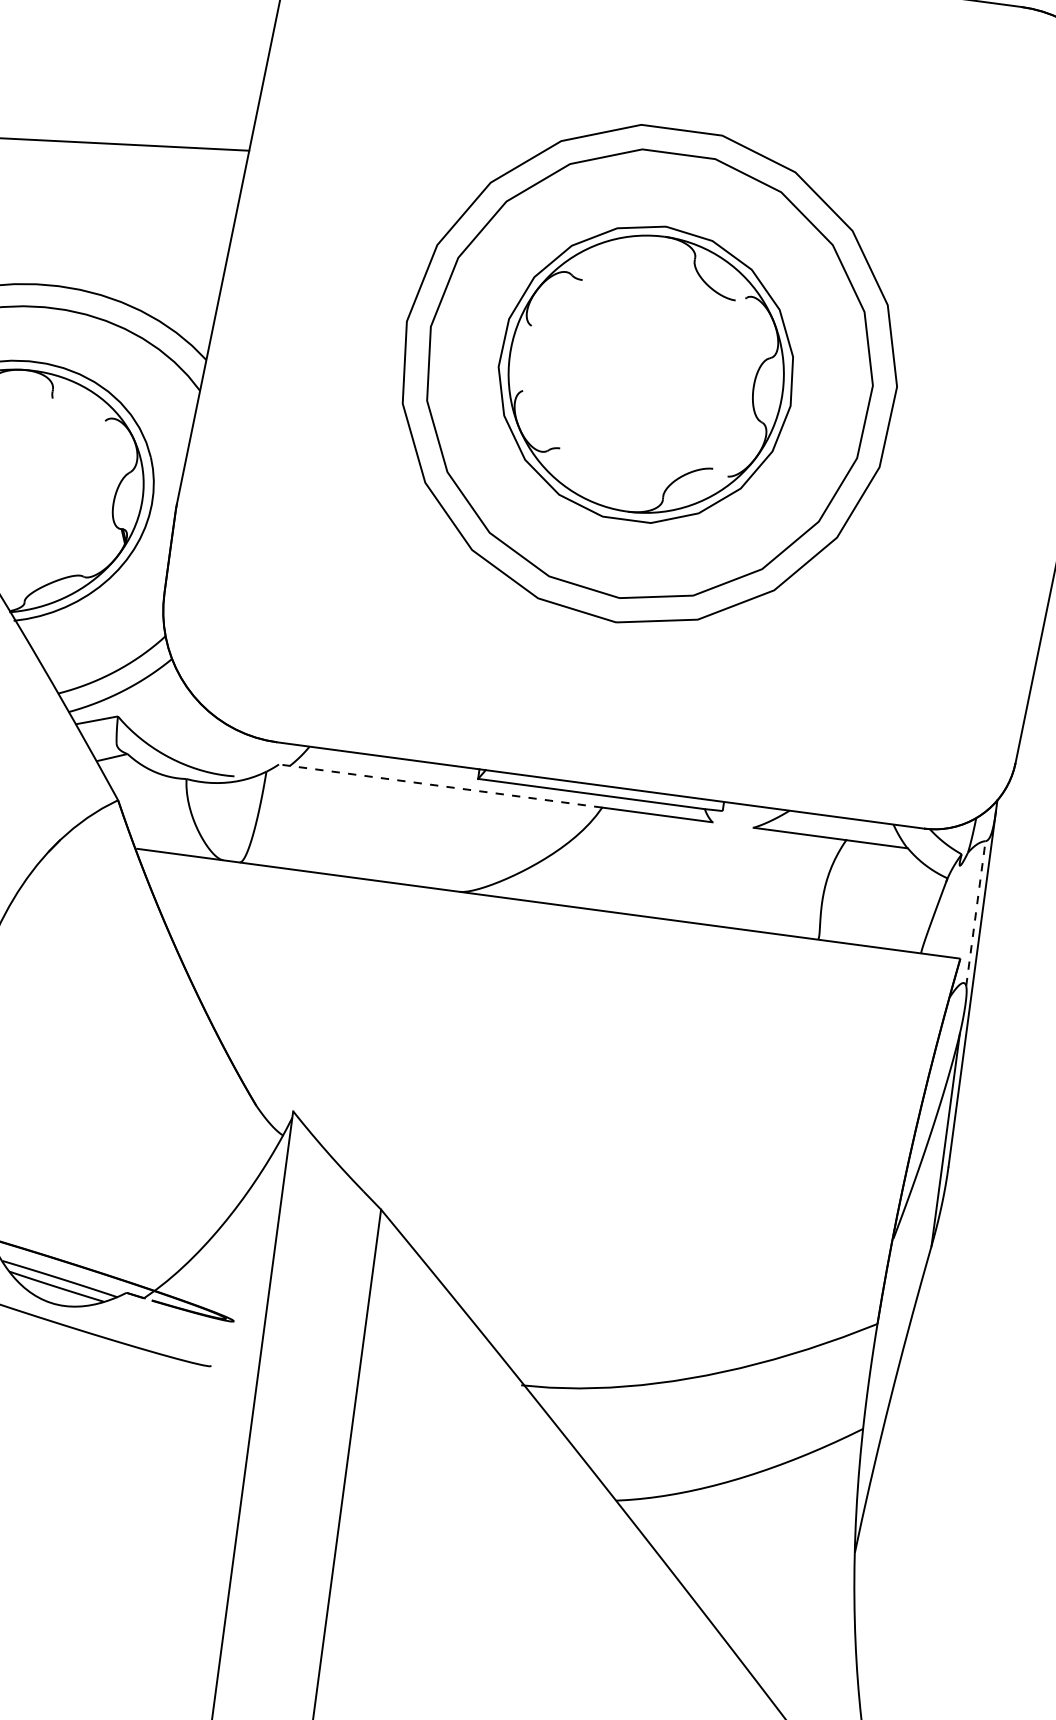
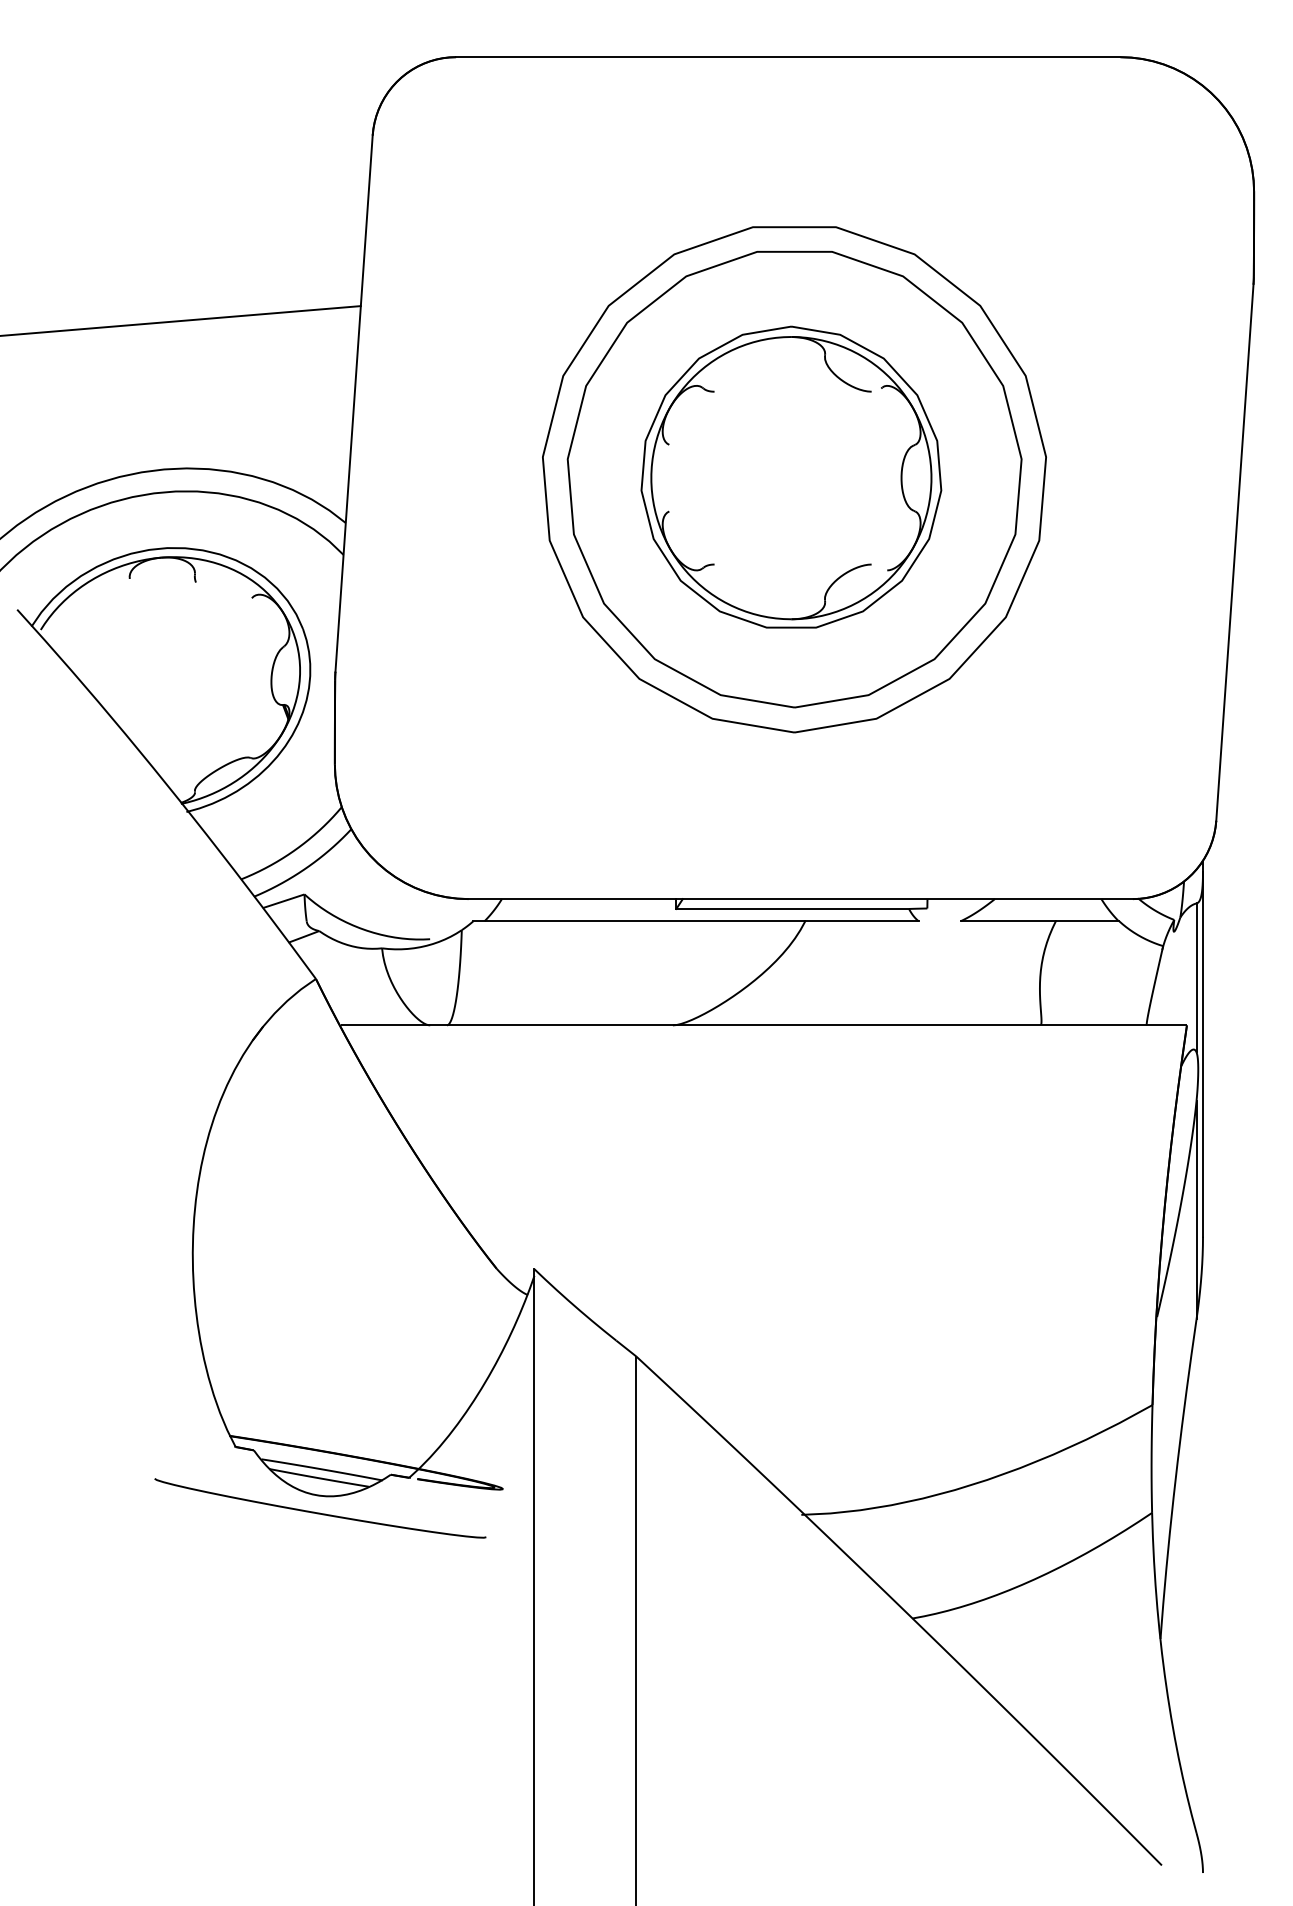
line: (440, 786) -> (639, 921), dashed -> solid
line: (975, 913) -> (1196, 977), dashed -> solid

